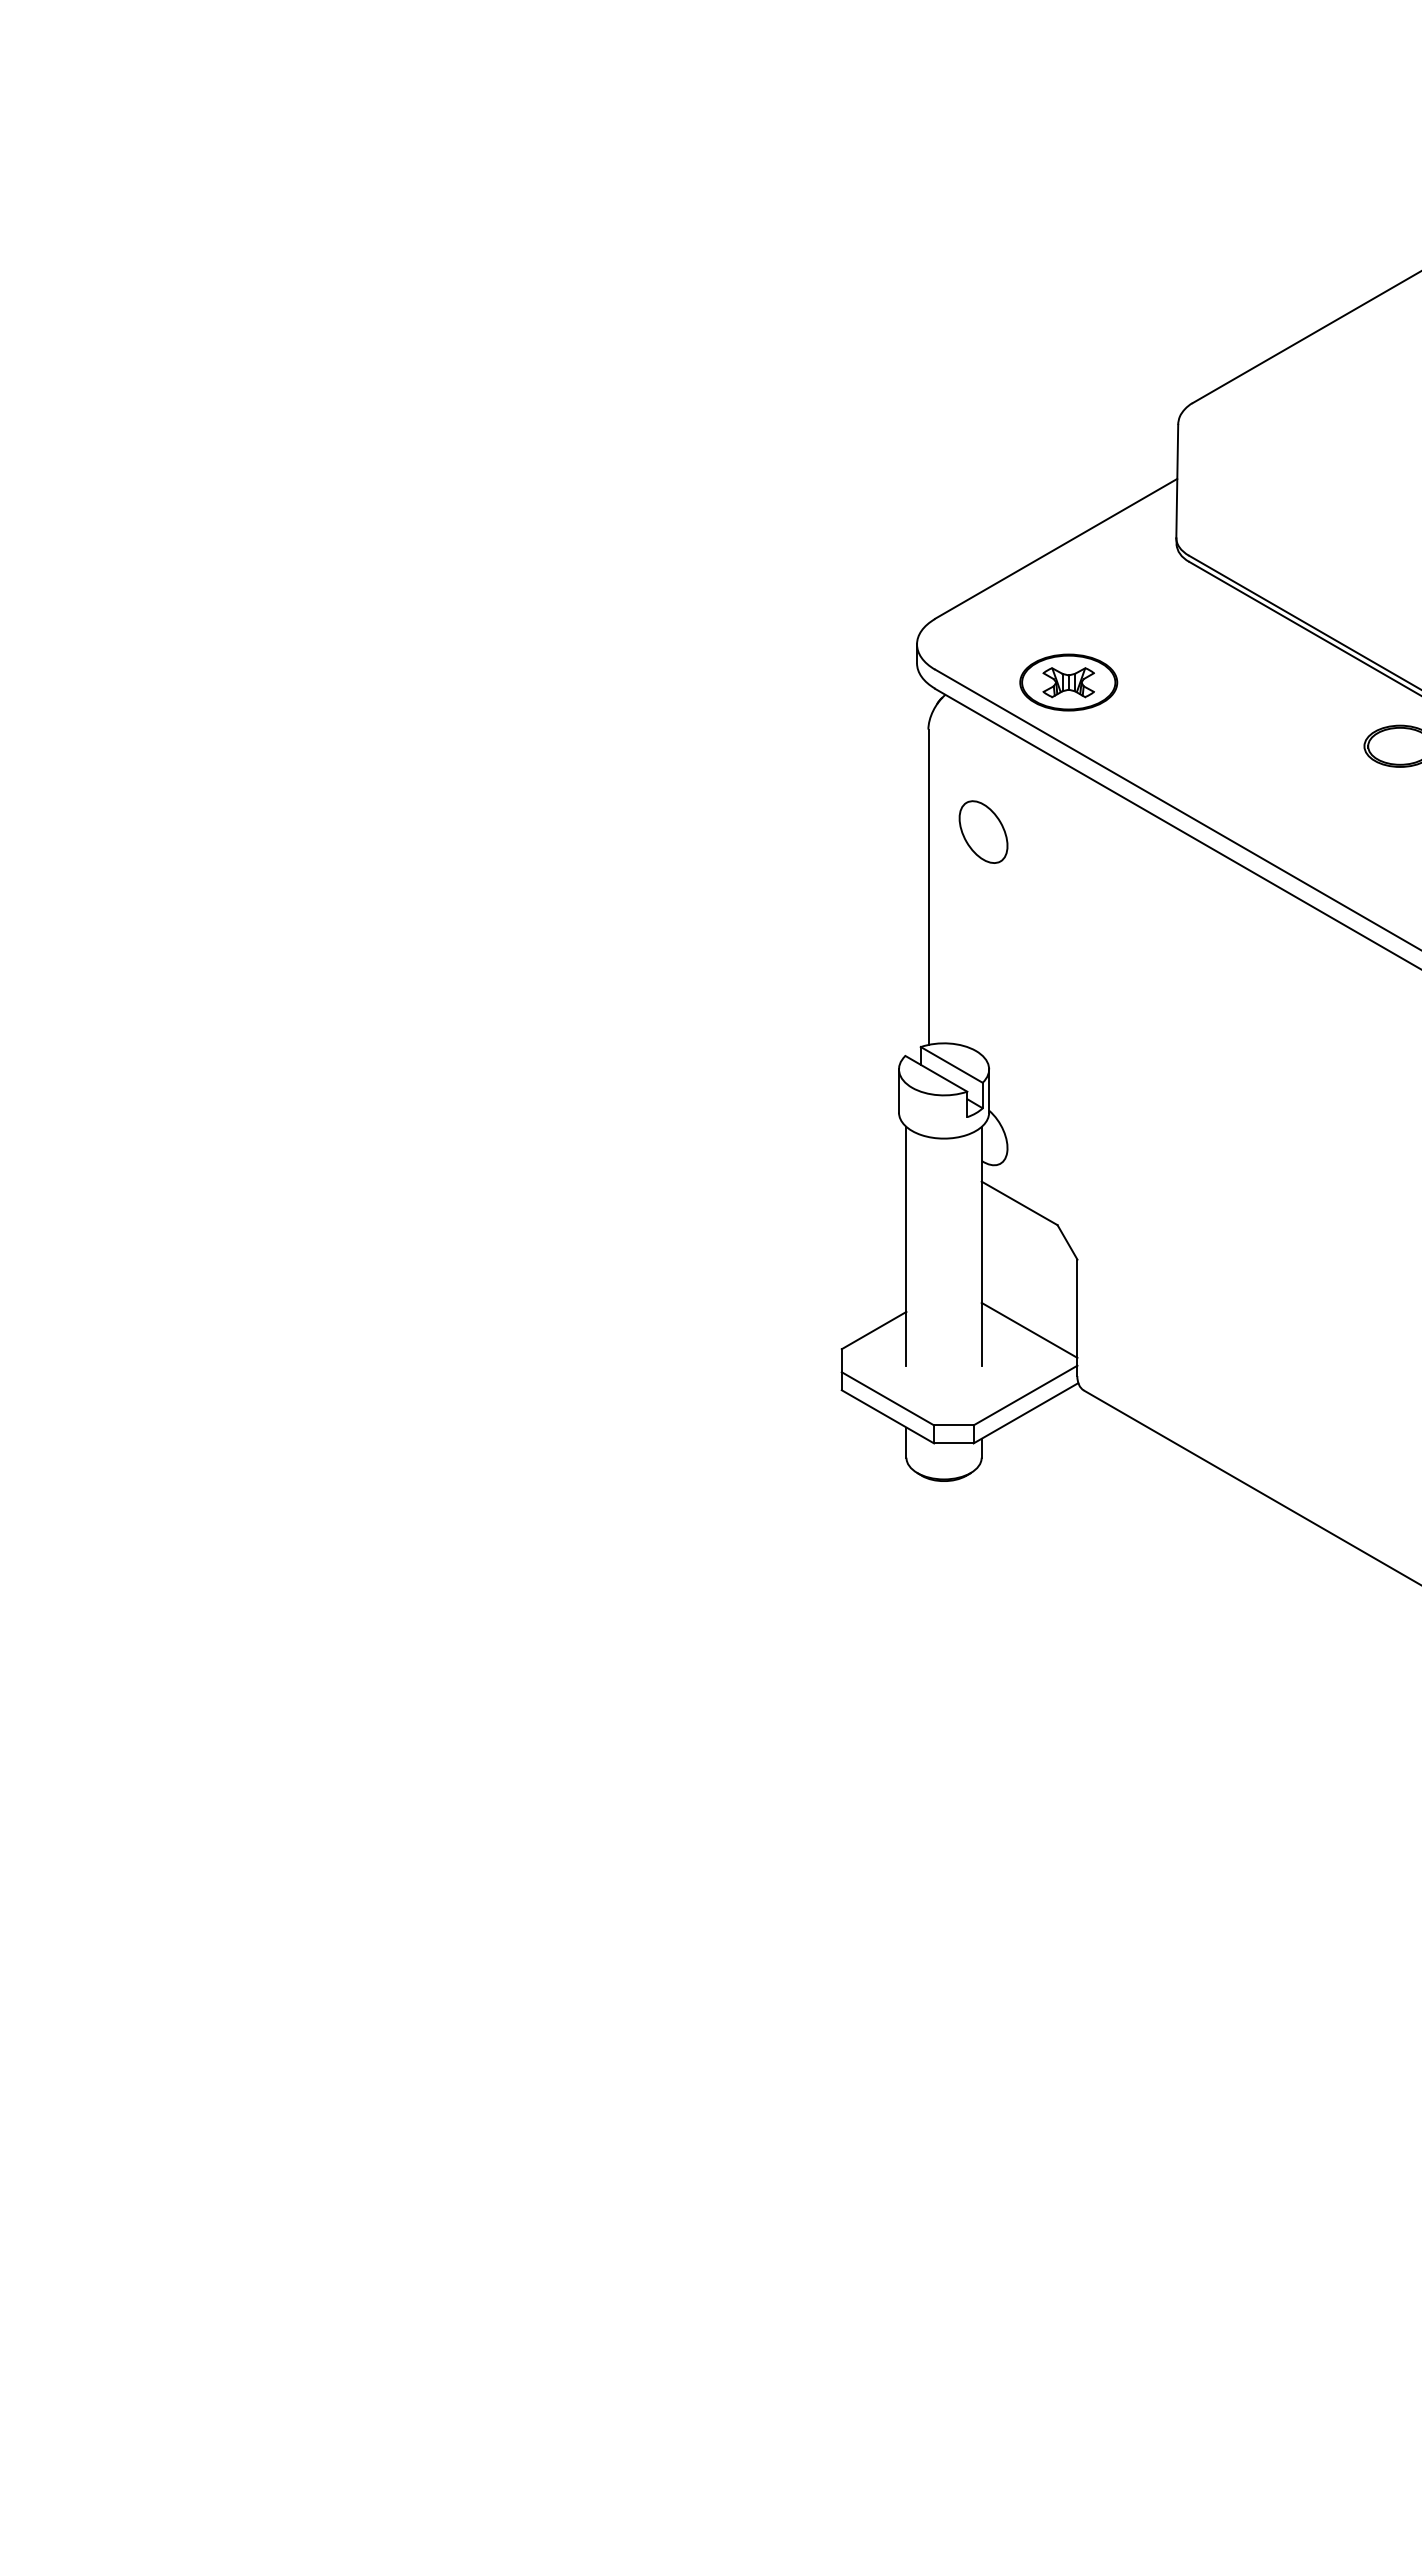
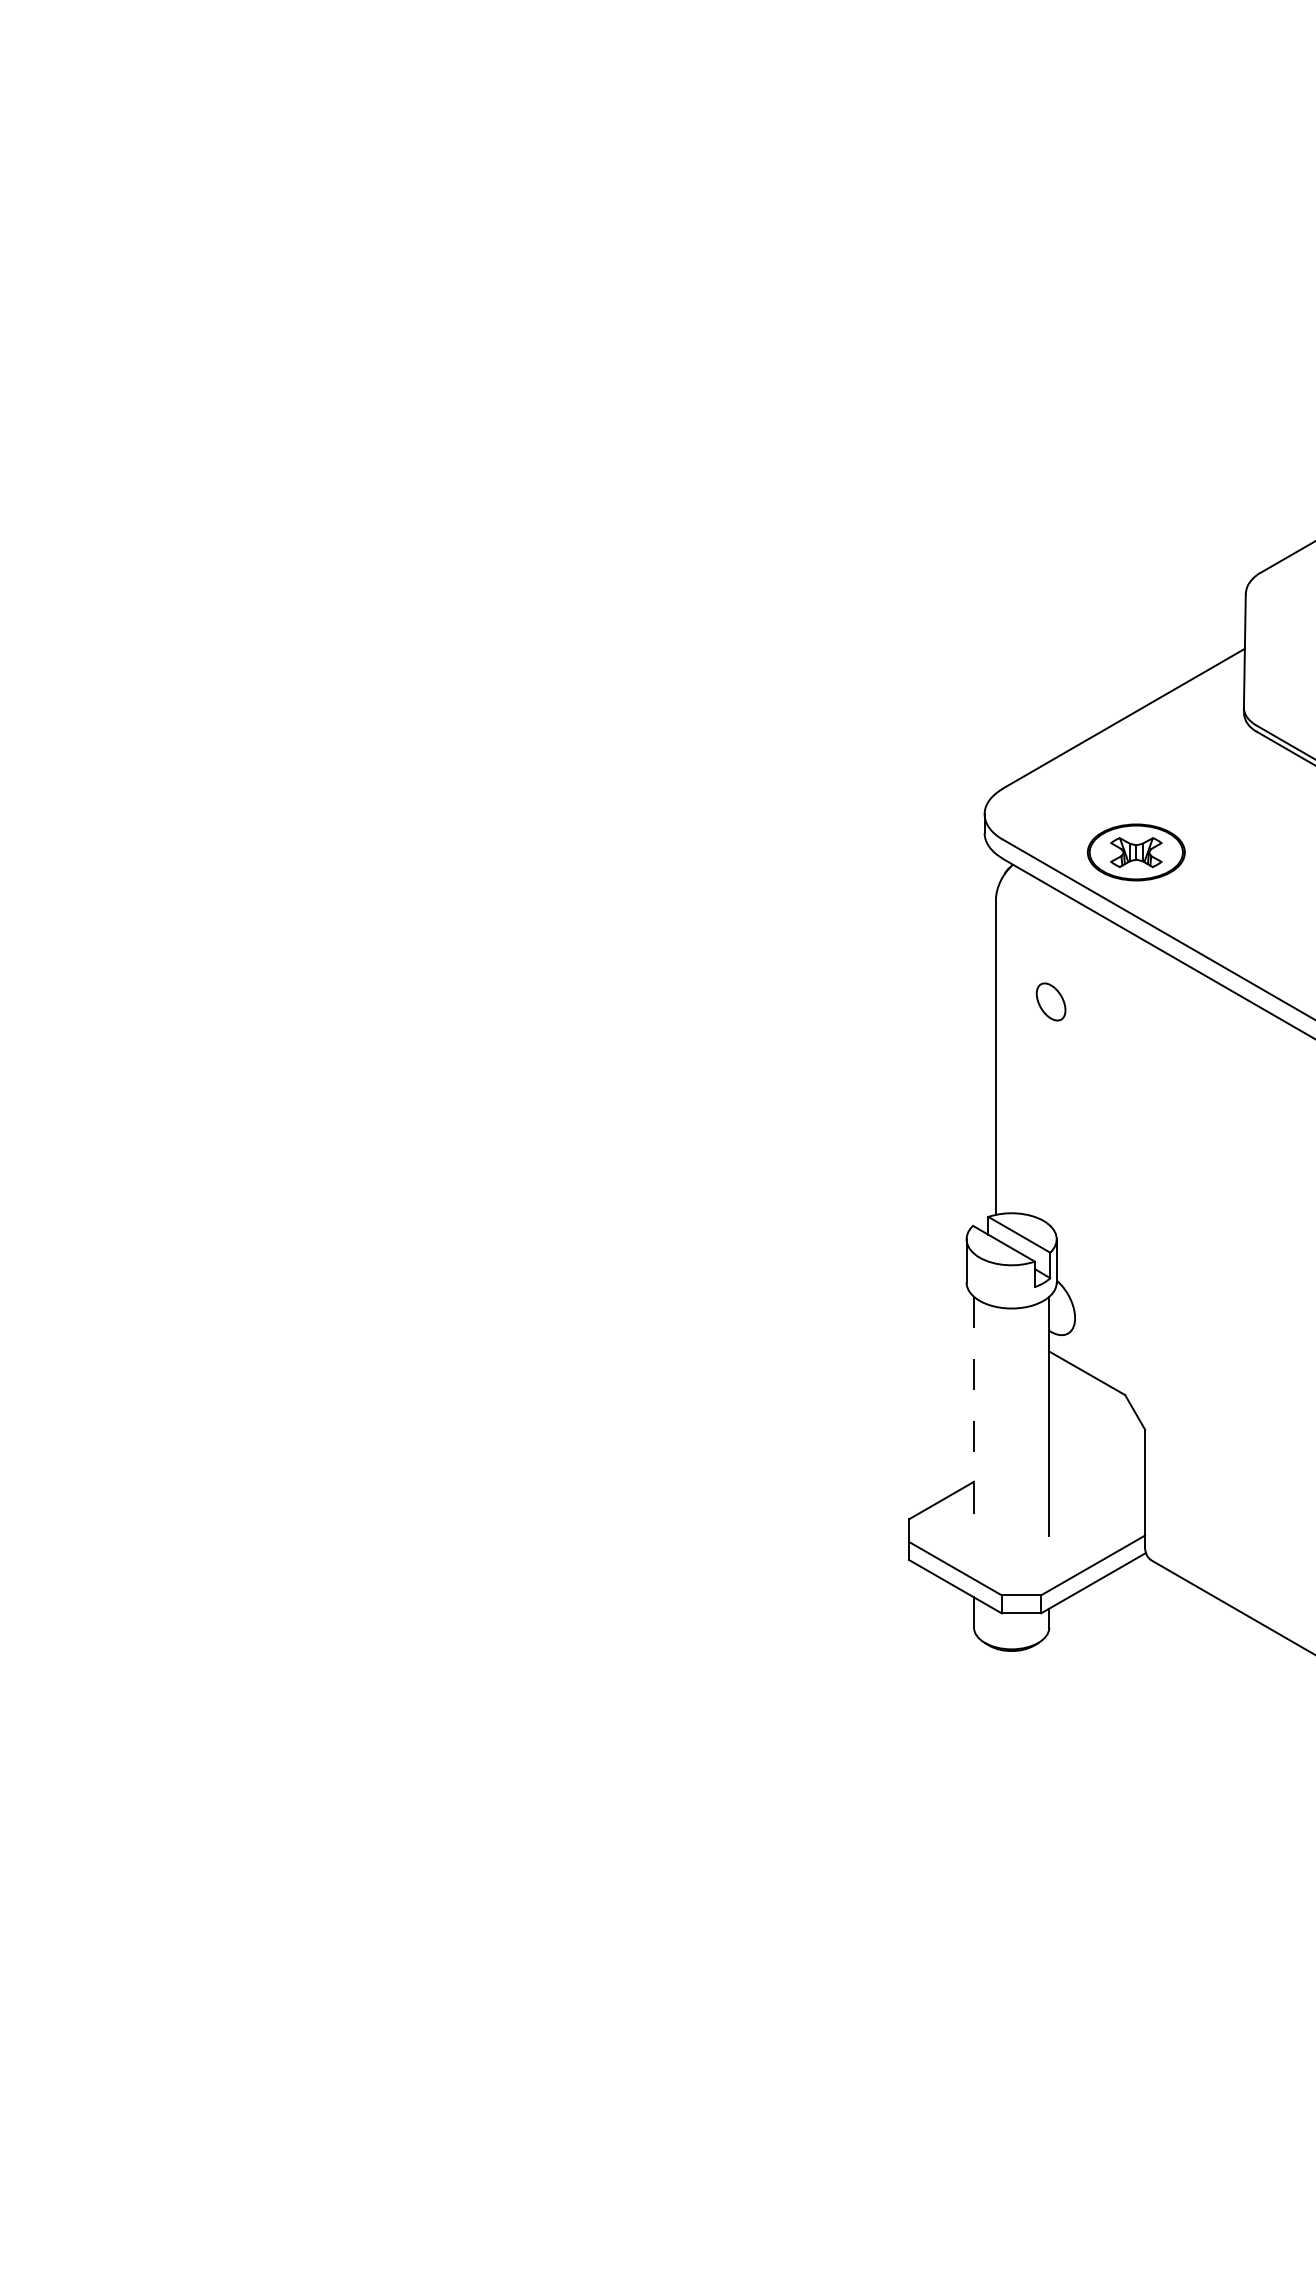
part: (983, 831) -> (1051, 1001), size x0.6
line: (906, 1246) -> (974, 1416), solid -> dashed
line: (1029, 1329) -> (1097, 1499), removed

